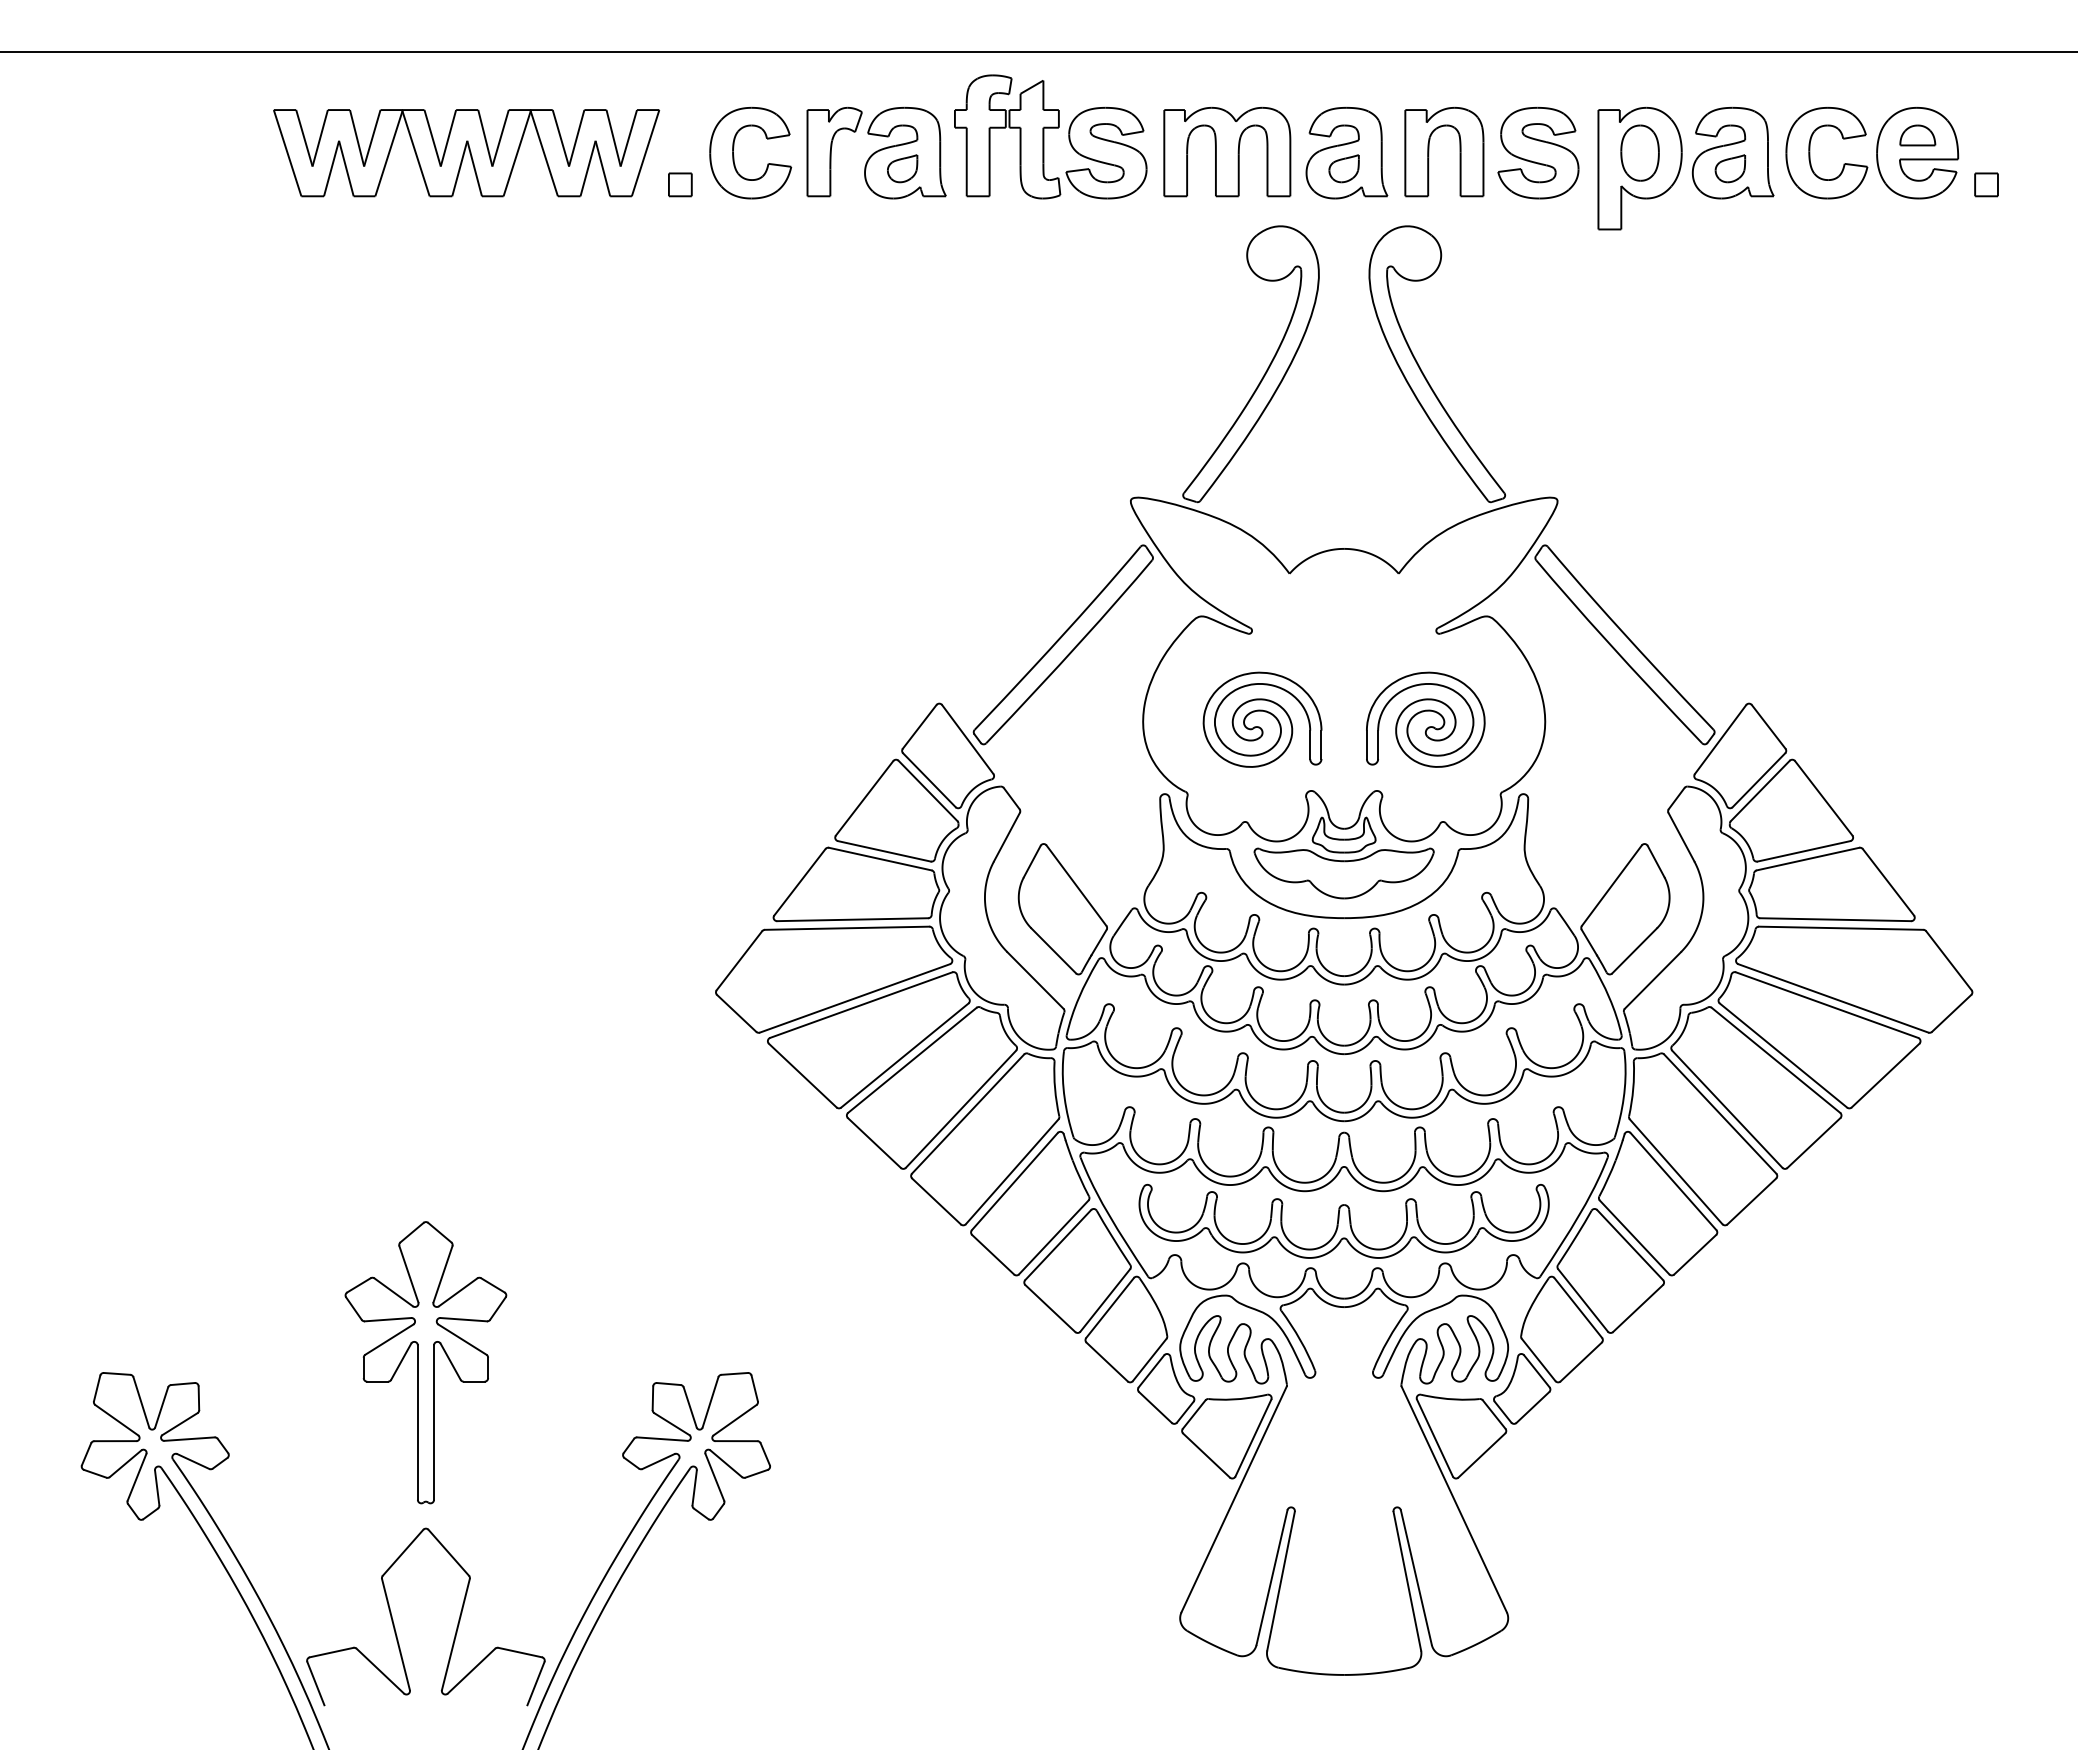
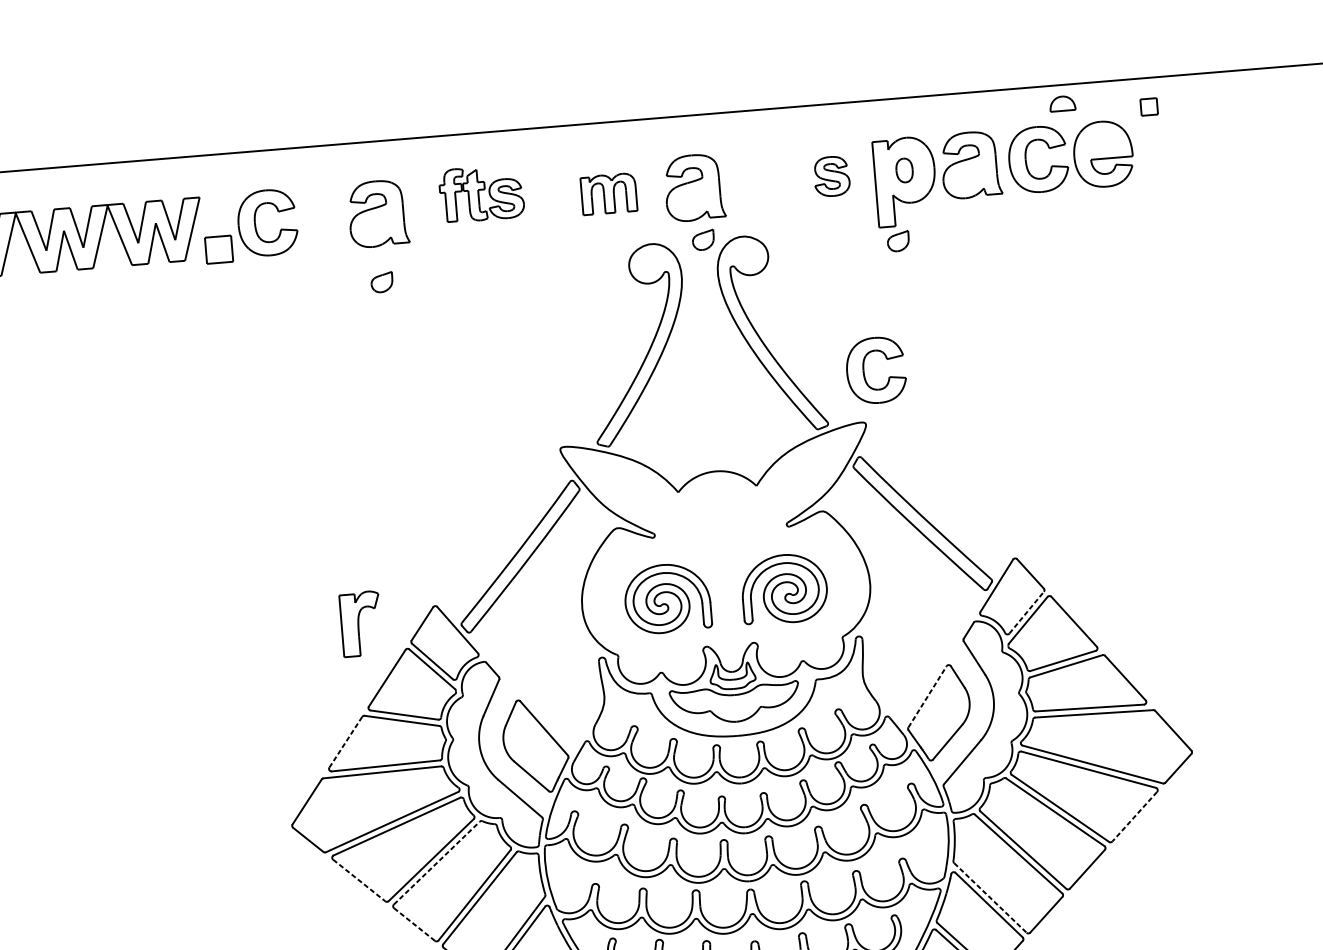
part: (1917, 135) -> (1062, 103), moved
part: (1050, 136) -> (481, 193), size x0.6
part: (834, 151) -> (361, 623), moved
part: (1227, 151) -> (609, 193), size x0.6
part: (1429, 152) -> (753, 182), removed
part: (1538, 152) -> (831, 176), size x0.6
part: (1639, 152) -> (904, 170), size x0.6
part: (902, 168) -> (381, 282), moved
part: (1343, 168) -> (702, 240), moved
part: (1730, 168) -> (898, 241), moved
part: (680, 184) -> (219, 249), size x1.6
part: (1986, 184) -> (1149, 106), moved
part: (1561, 426) -> (864, 370), added
line: (1758, 780) -> (1026, 612), solid -> dashed
line: (799, 882) -> (345, 742), solid -> dashed
line: (1612, 885) -> (927, 696), solid -> dashed
line: (912, 1060) -> (436, 863), solid -> dashed
line: (803, 1075) -> (359, 880), solid -> dashed
line: (1885, 1075) -> (1134, 816), solid -> dashed
line: (874, 1142) -> (414, 924), solid -> dashed
line: (1676, 1171) -> (990, 897), solid -> dashed

